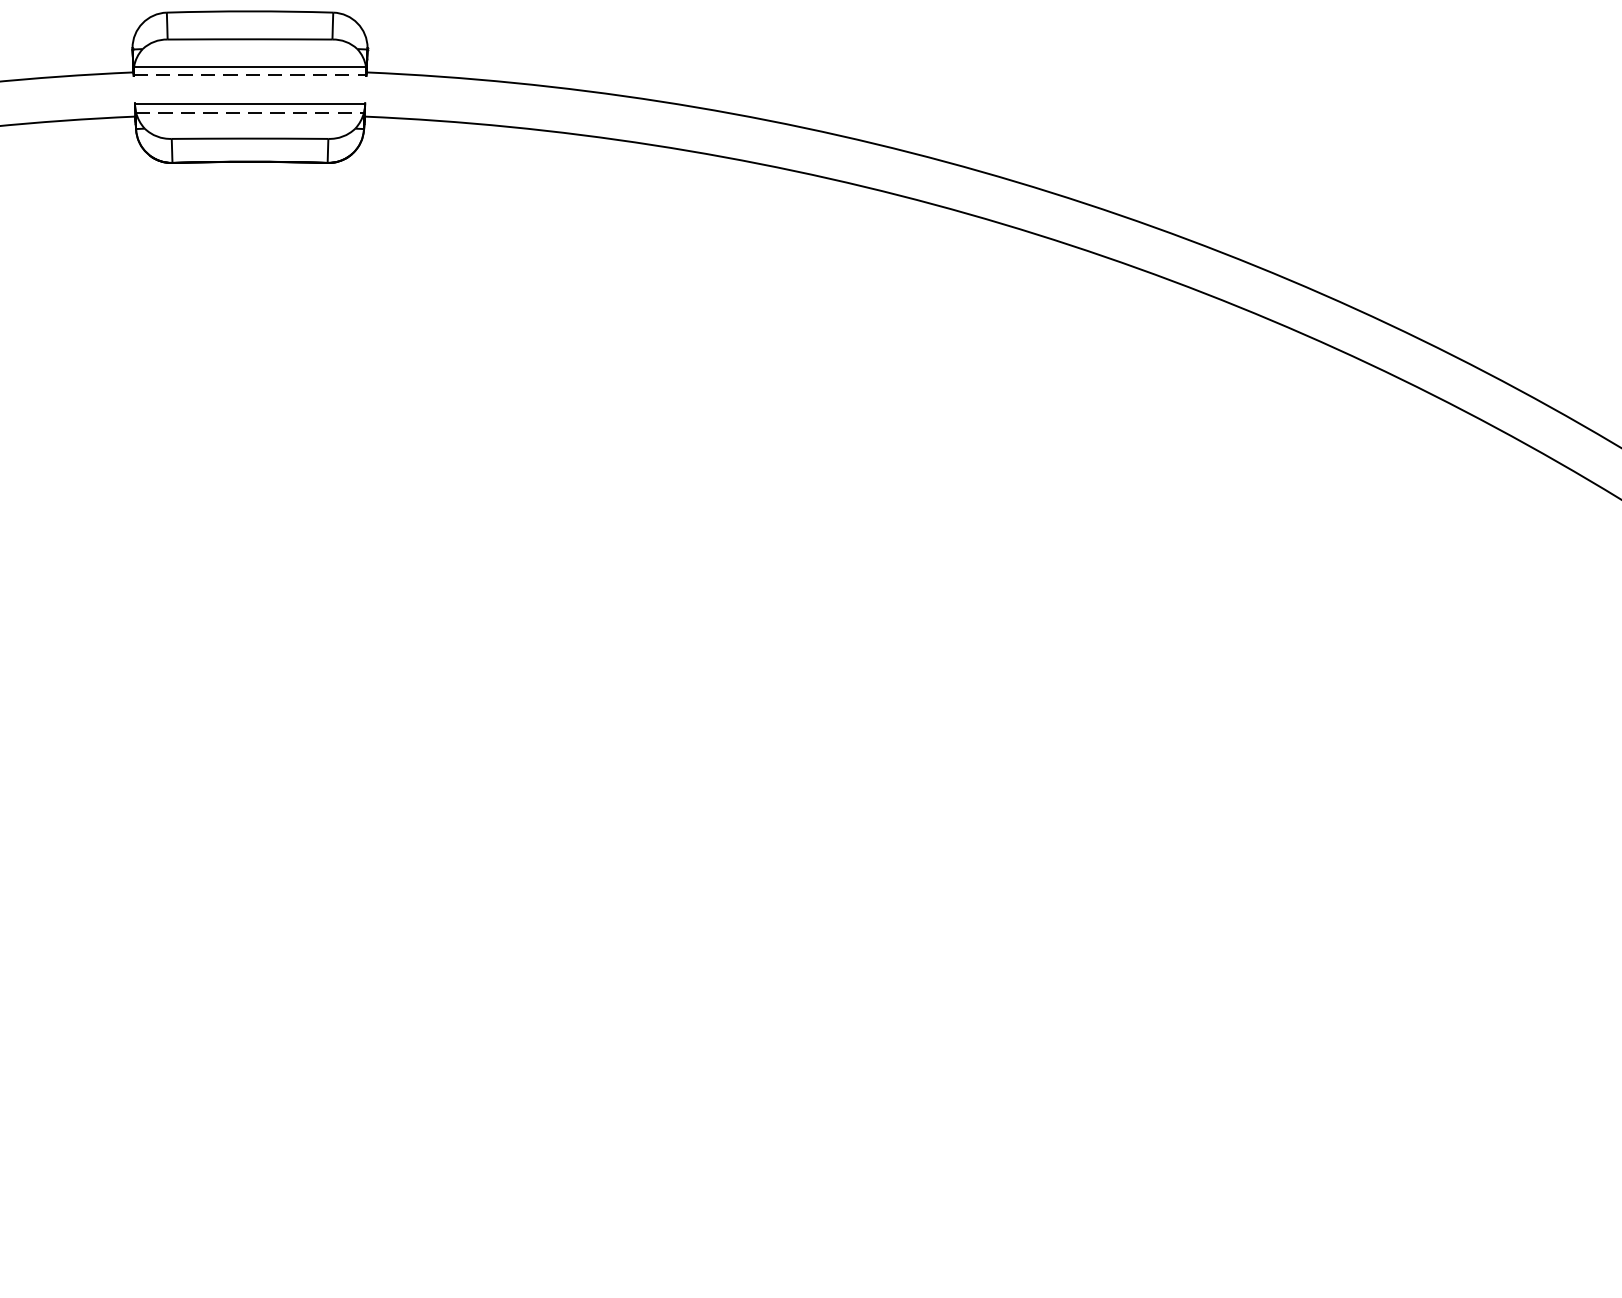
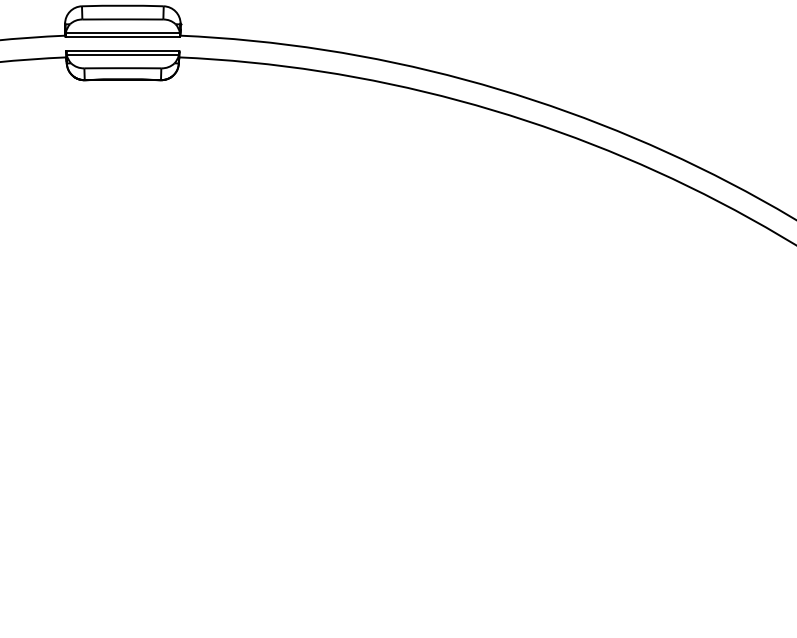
line: (251, 76) -> (123, 37), dashed -> solid
line: (251, 112) -> (123, 55), dashed -> solid

